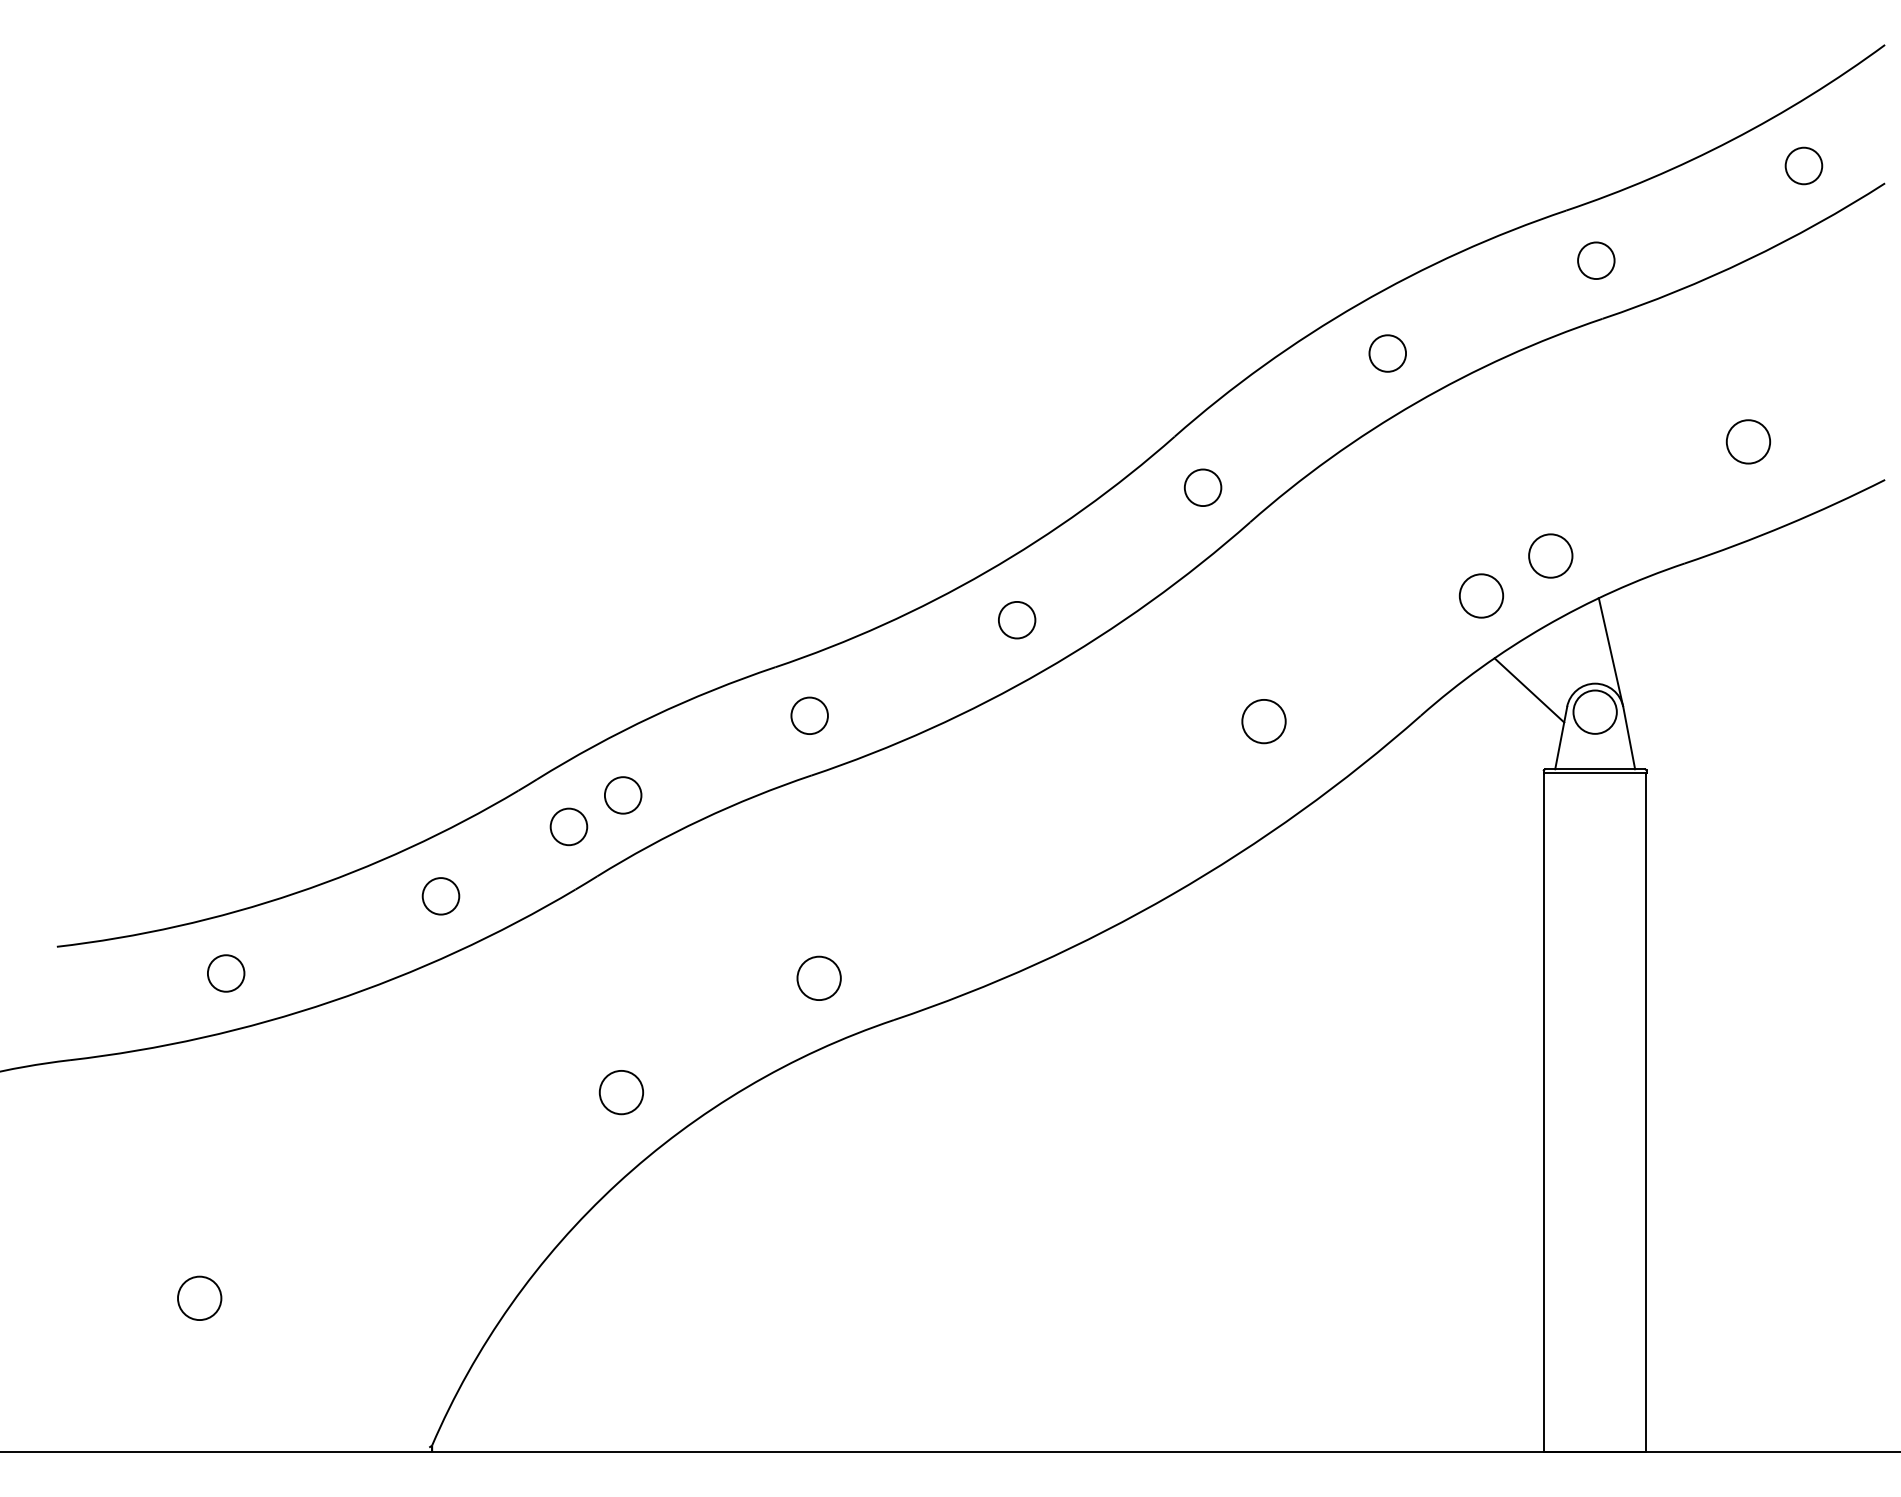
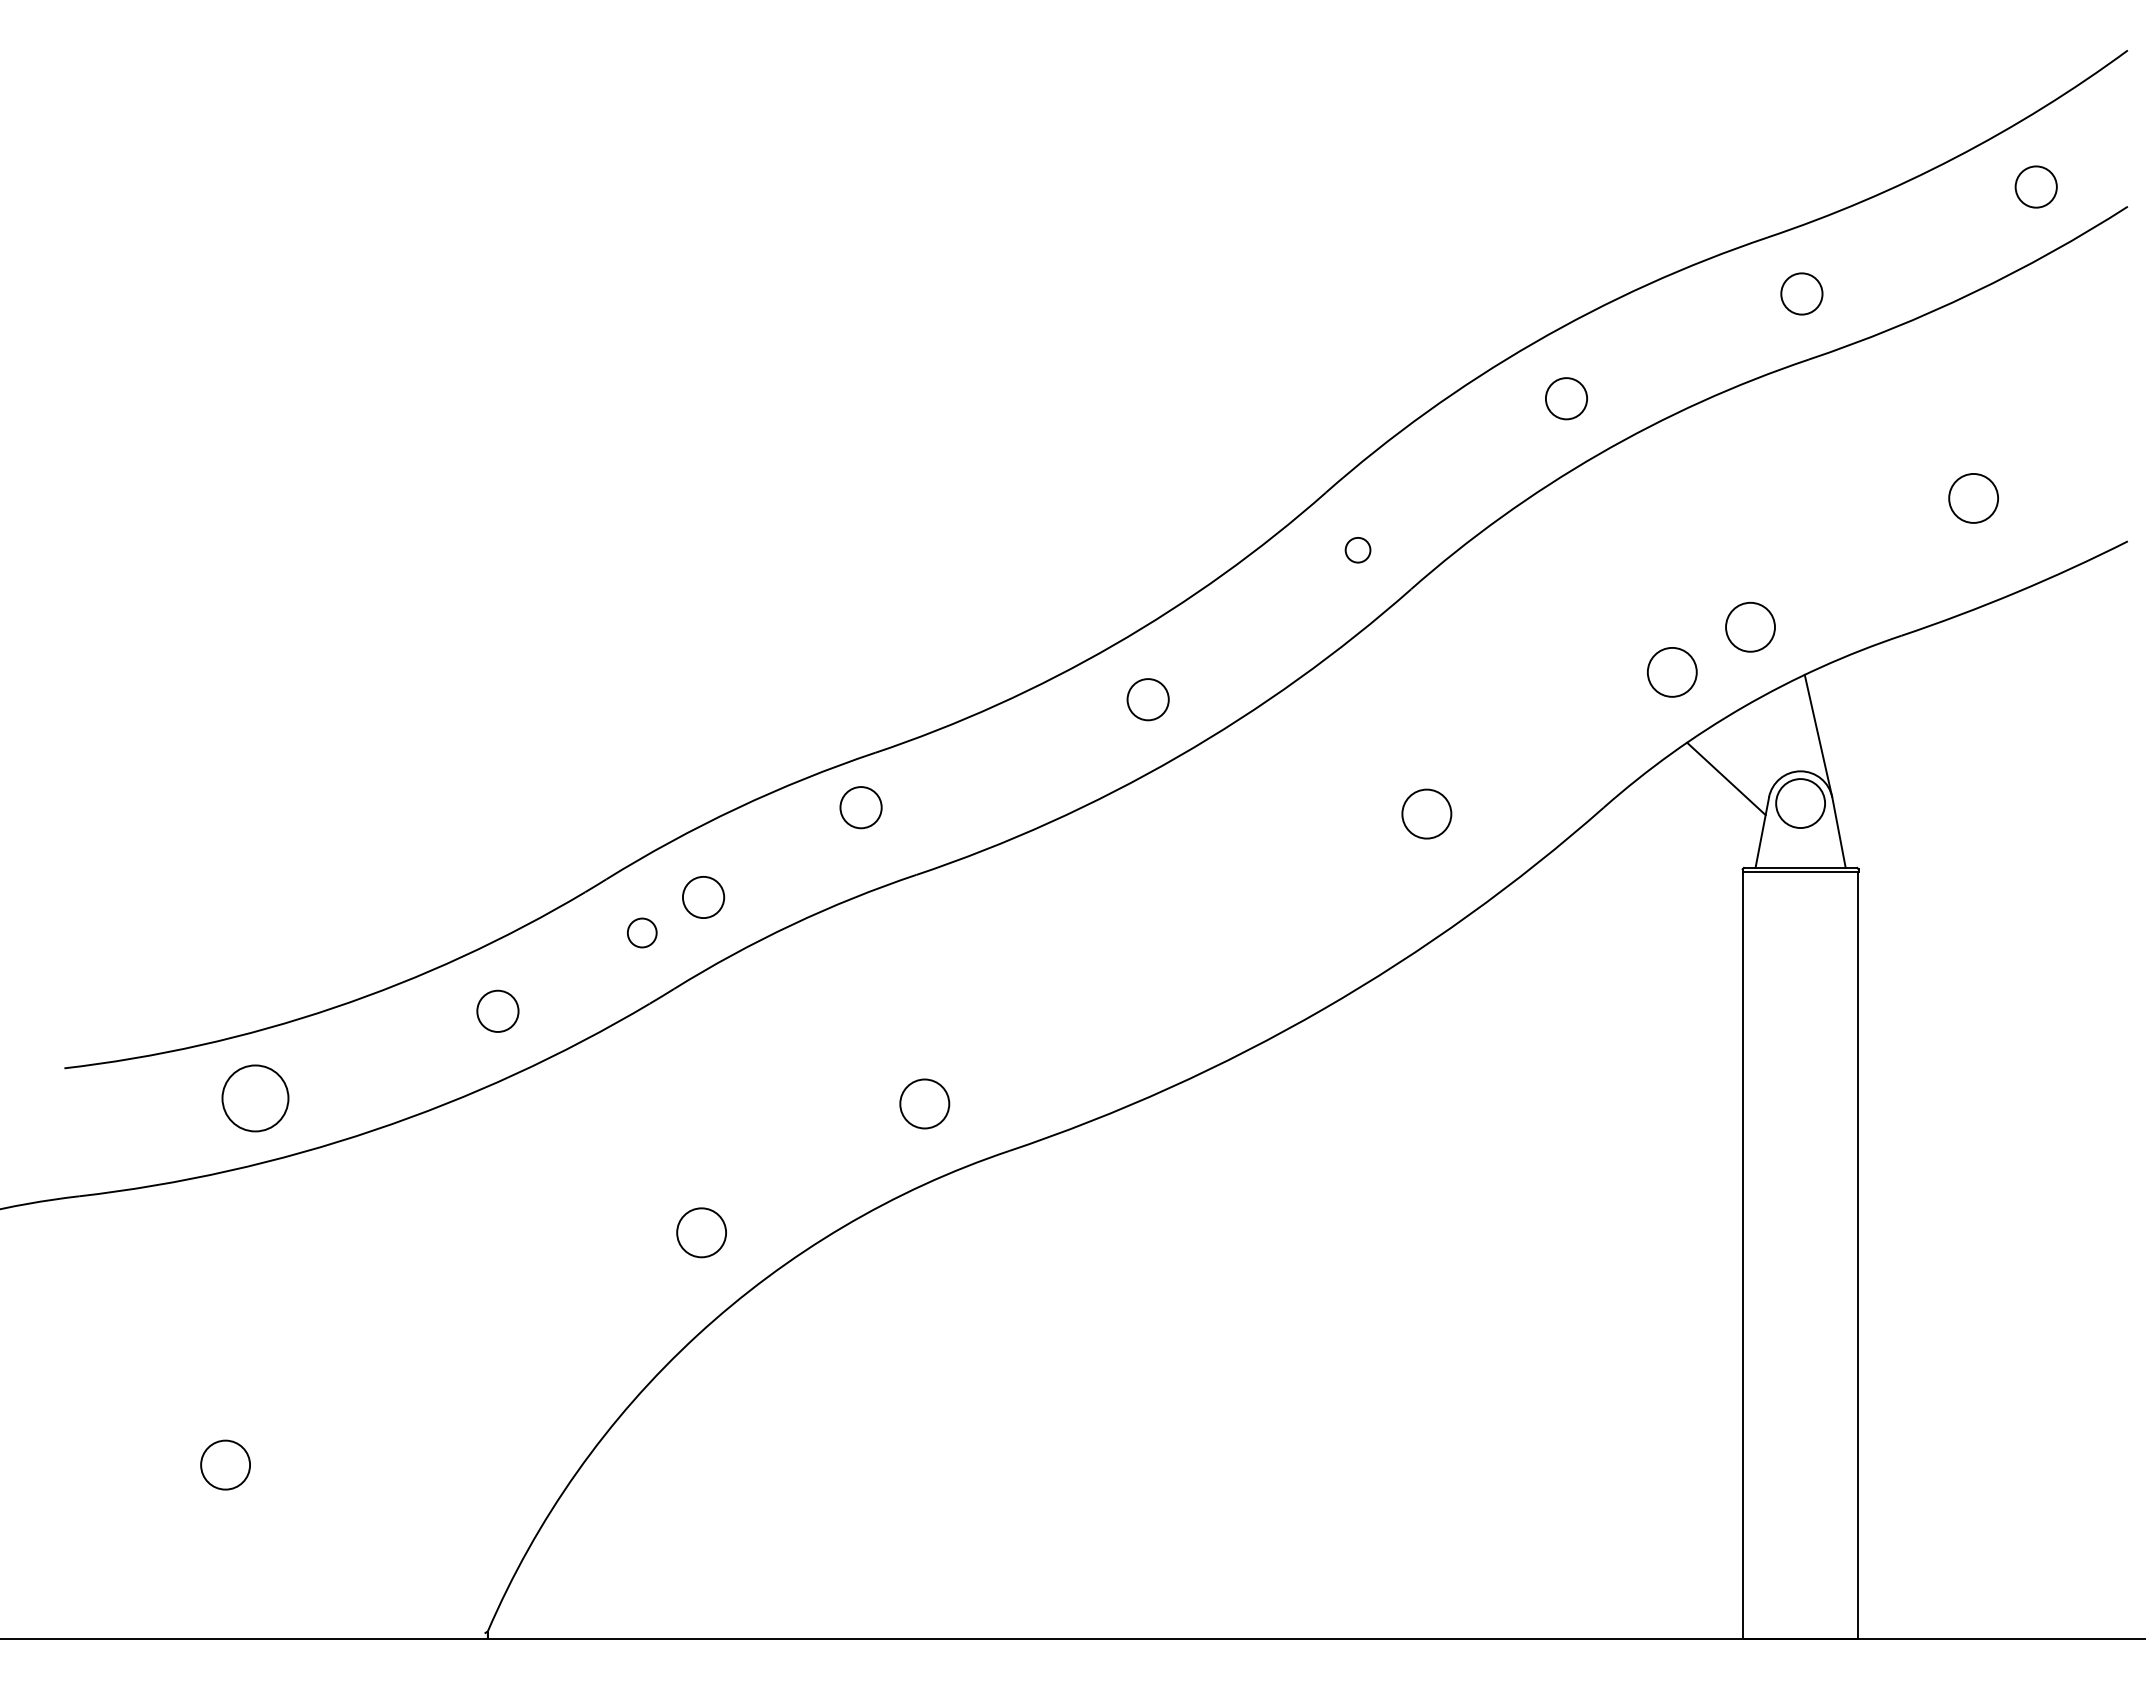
circle: (1202, 487) -> (1357, 549), size x0.6
circle: (809, 715) -> (860, 807), moved
circle: (568, 826) -> (641, 932), size x0.7
circle: (226, 973) -> (255, 1098), size x1.6

